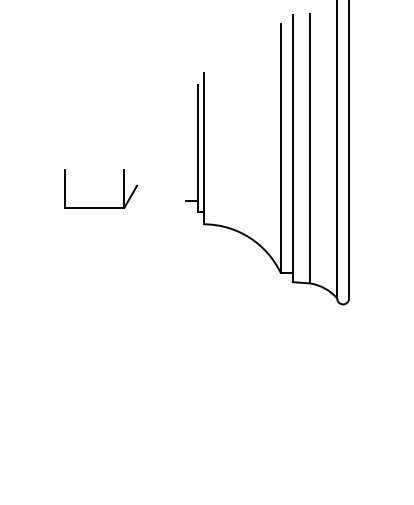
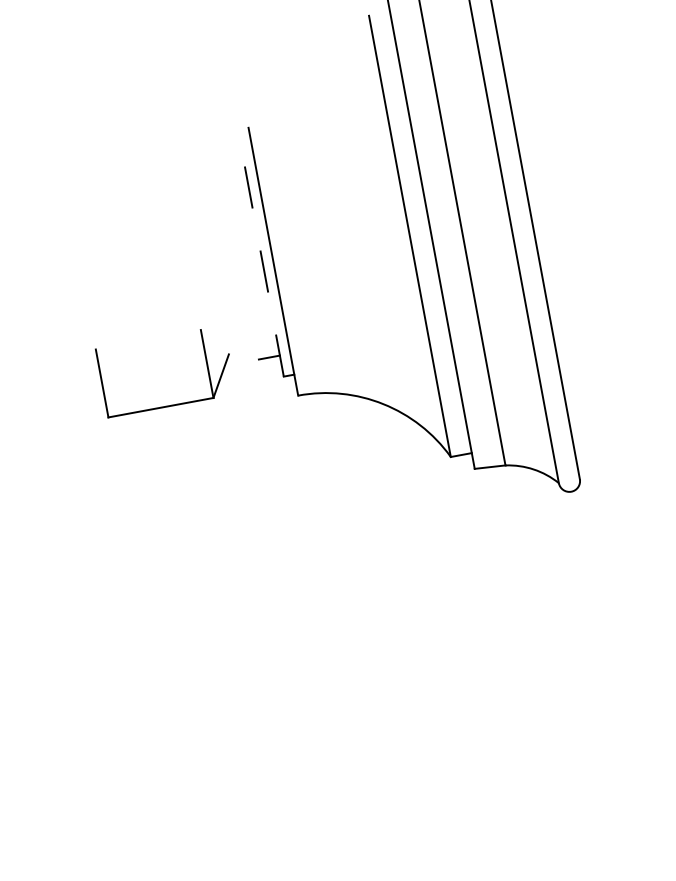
line: (197, 148) -> (262, 263), solid -> dashed
part: (101, 207) -> (173, 404), moved

